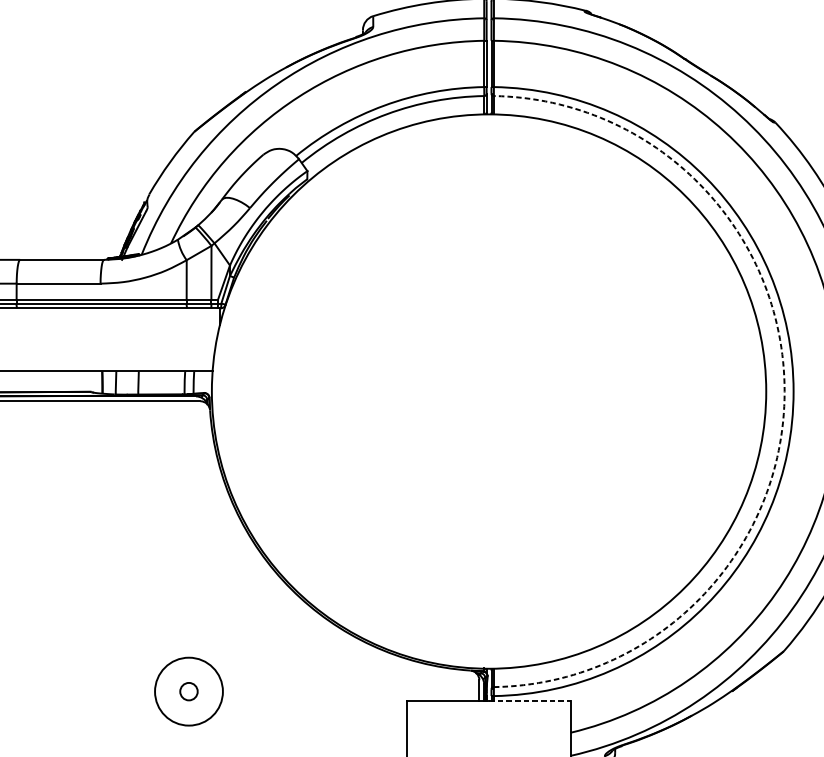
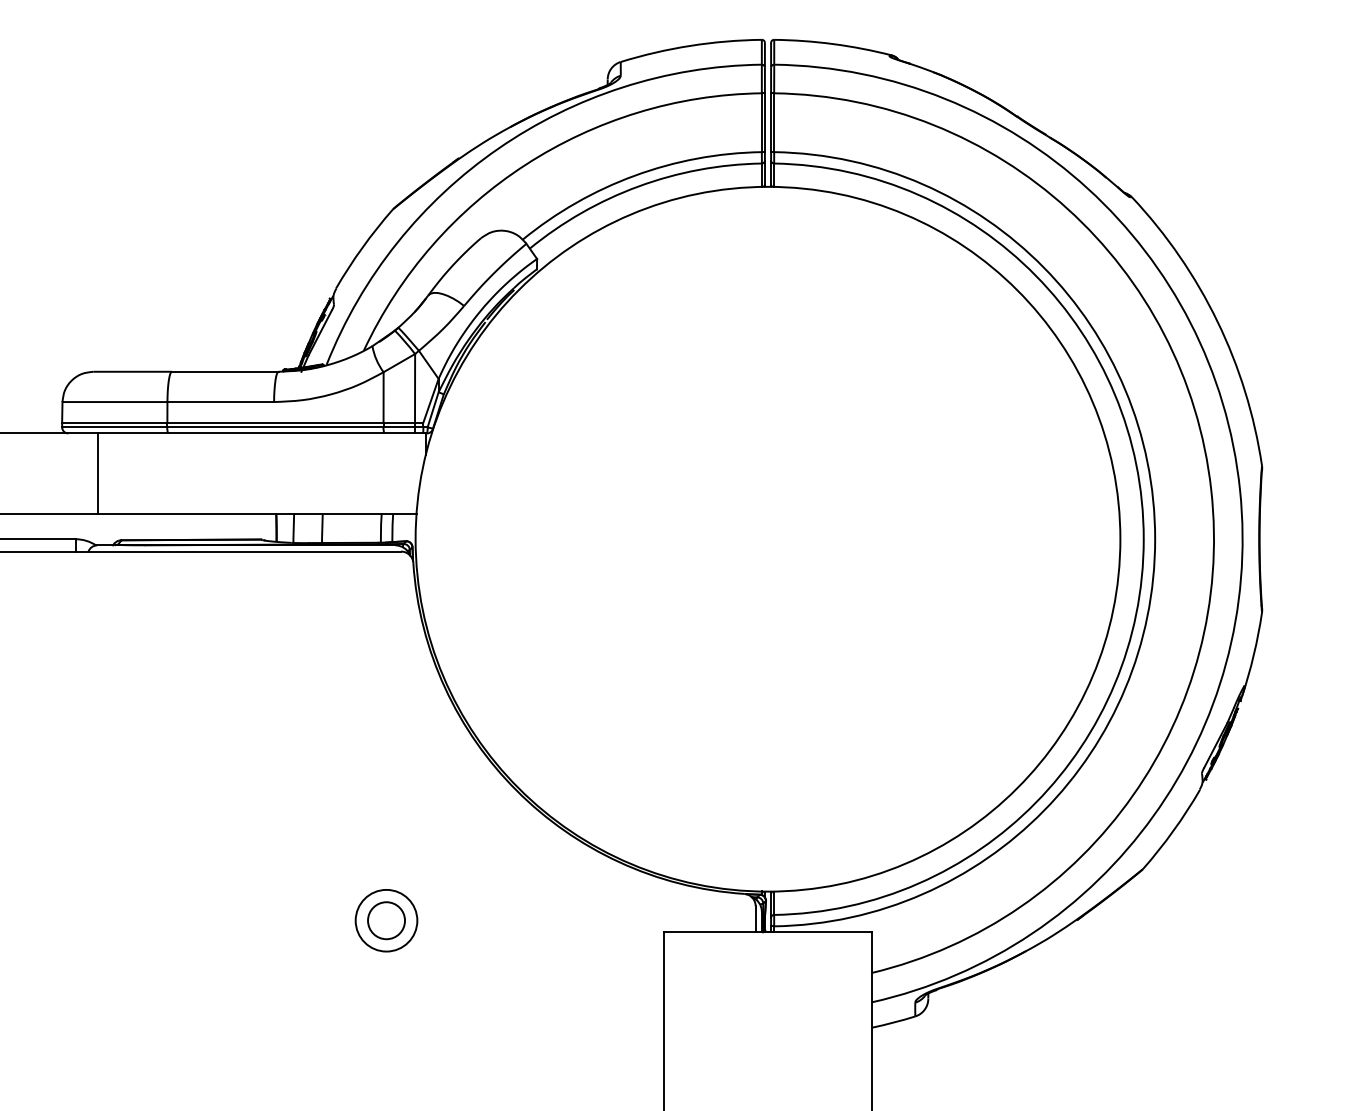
arc: (784, 391) -> (1143, 539), dashed -> solid
circle: (188, 691) -> (386, 920), size x0.71
circle: (188, 691) -> (386, 920), size x1.67
line: (529, 700) -> (819, 932), dashed -> solid

